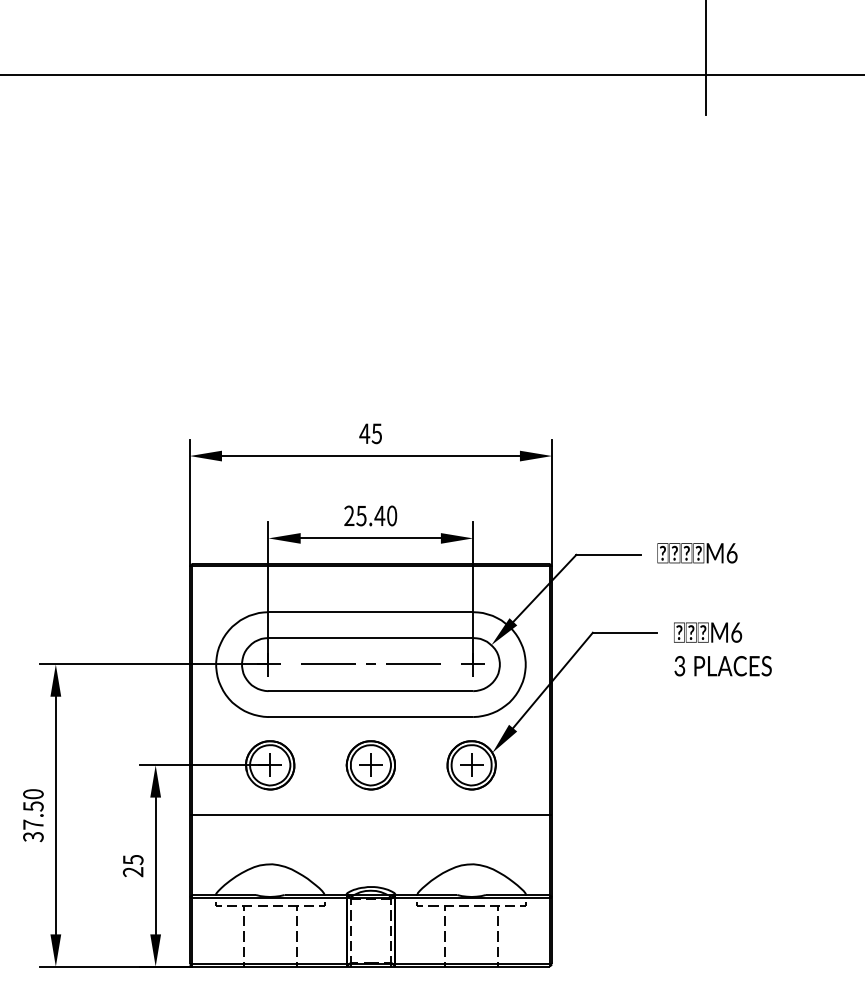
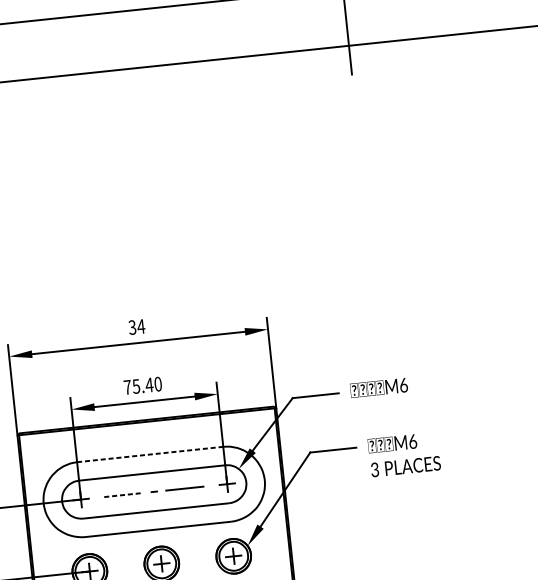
text: (370, 433) -> (136, 326), 45 -> 34
text: (349, 515) -> (127, 387), 25.40 -> 75.40
line: (371, 612) -> (150, 454), solid -> dashed
line: (328, 664) -> (123, 495), solid -> dashed

